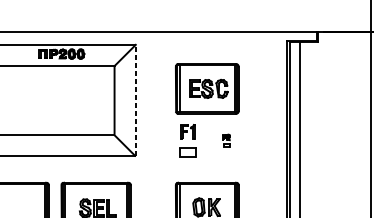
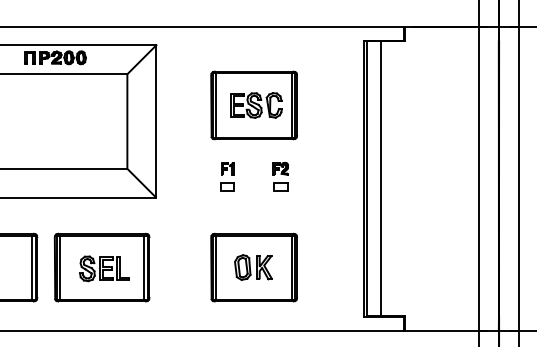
line: (135, 100) -> (156, 121), dashed -> solid
part: (187, 140) -> (227, 176), size x0.62
part: (226, 140) -> (280, 176), size x1.67

